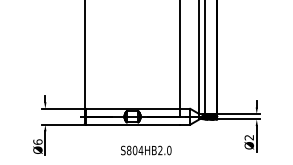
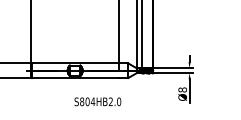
text: (248, 137) -> (181, 89), Ø2 -> Ø8
text: (146, 150) -> (98, 101), moved

